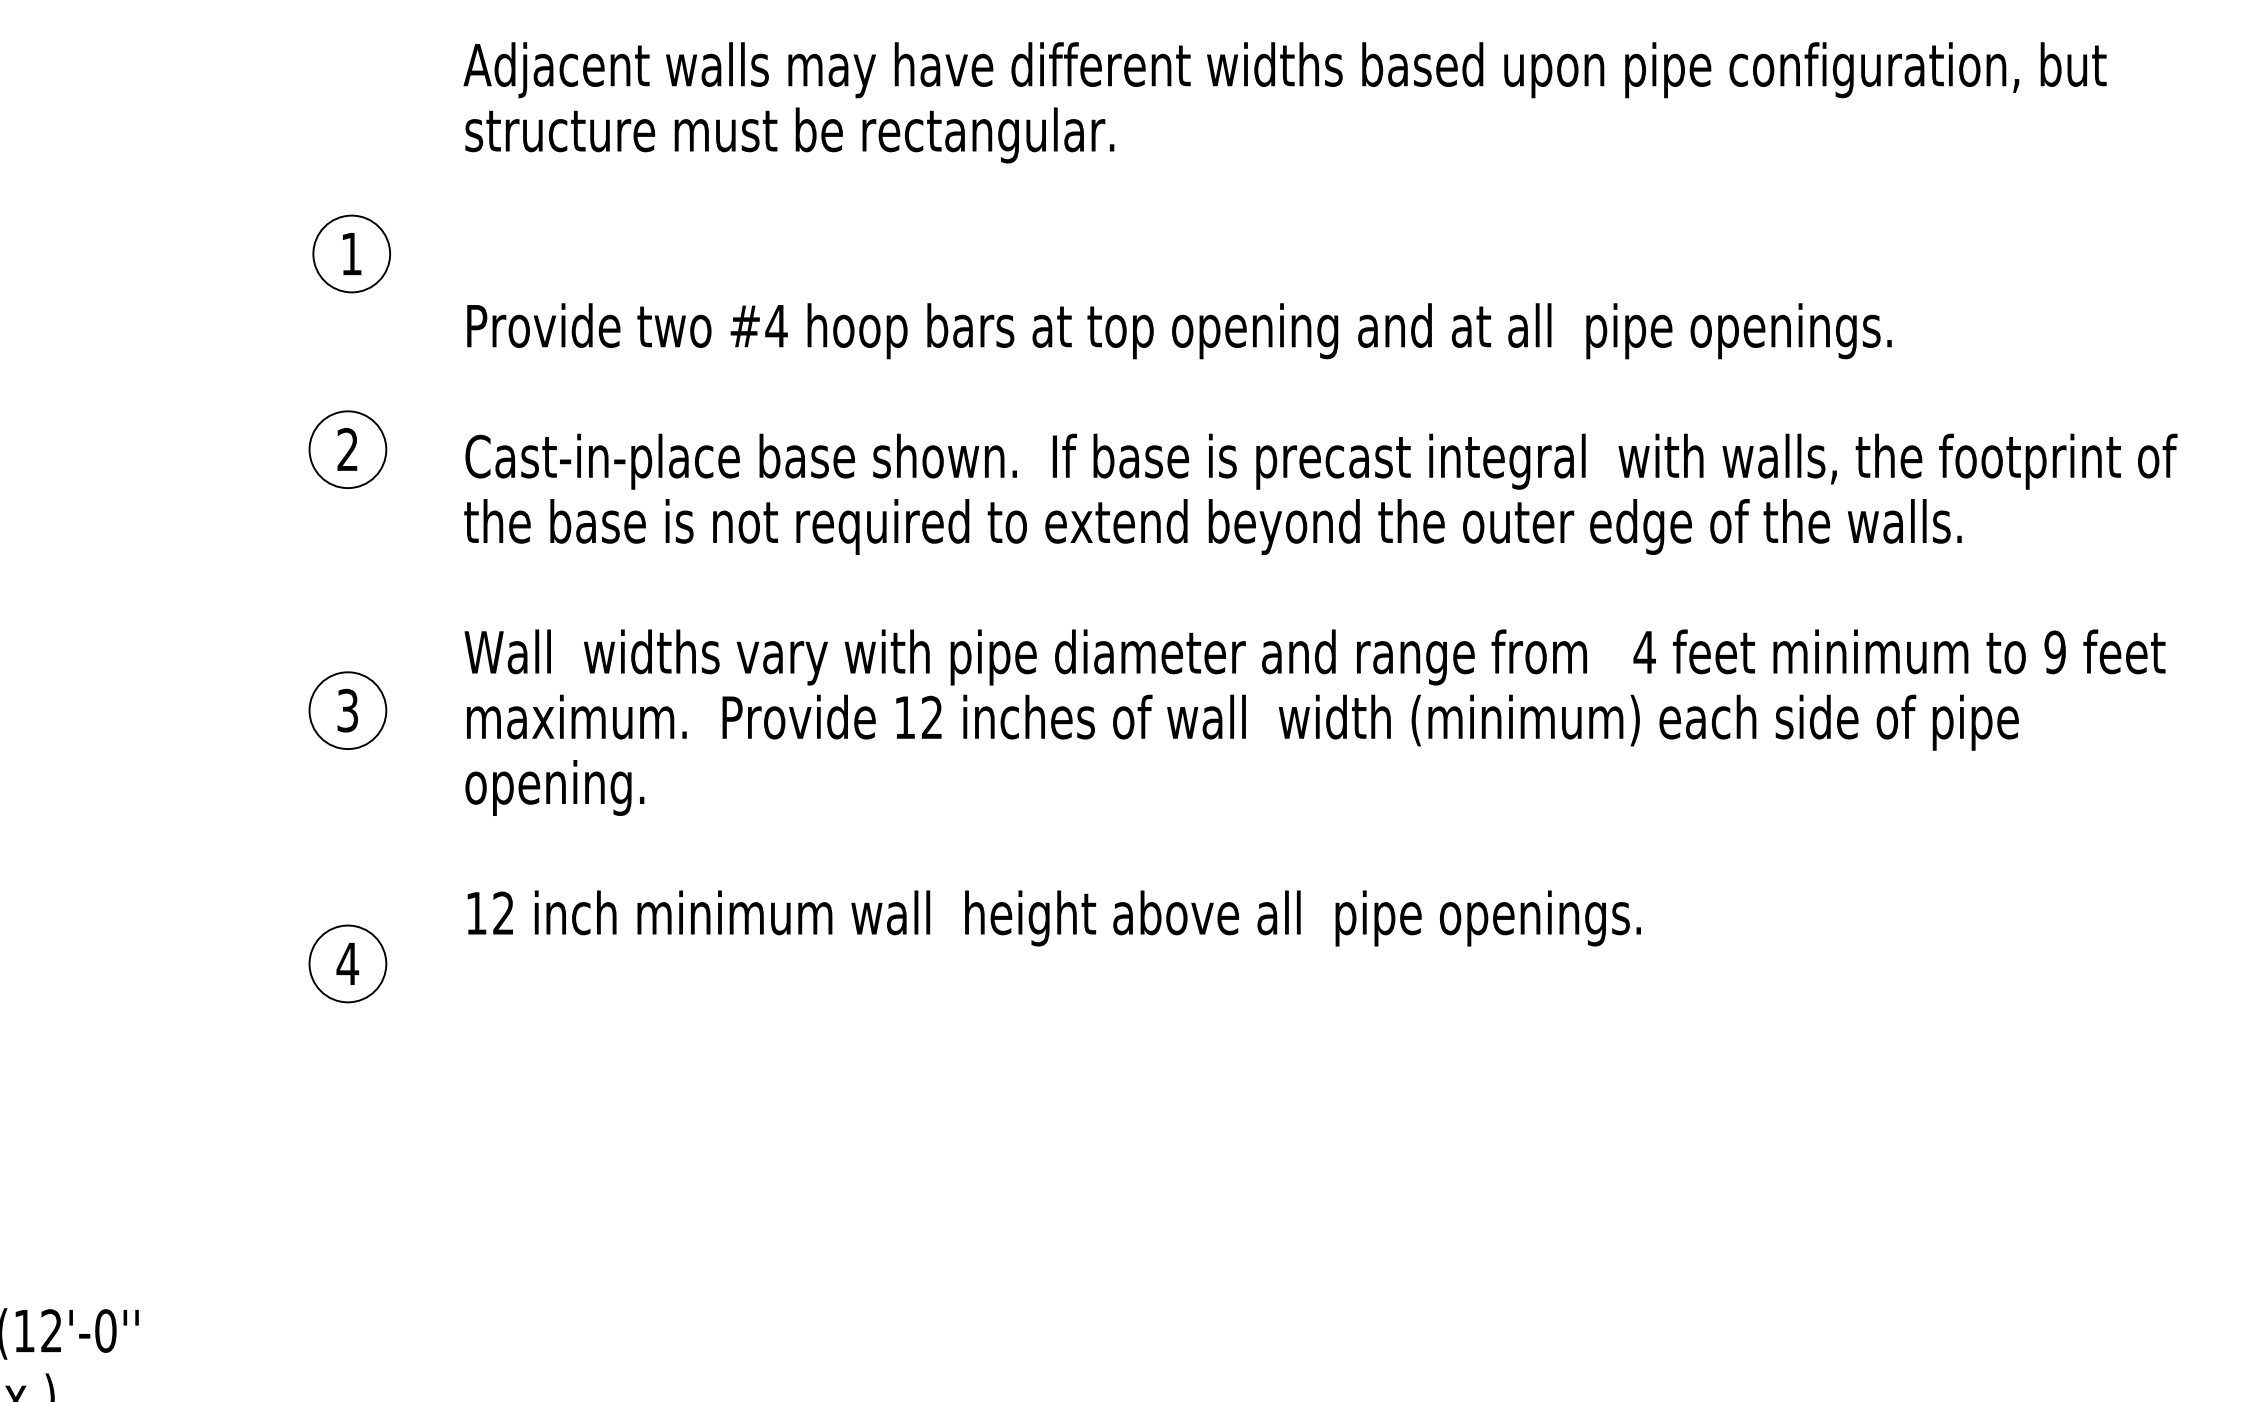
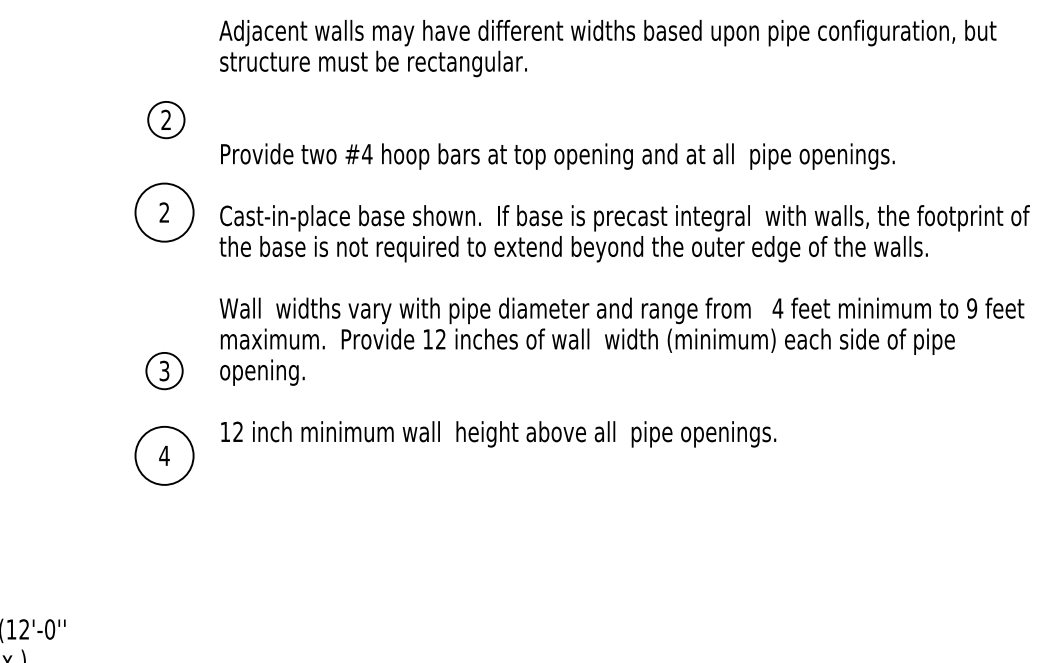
text: (349, 252) -> (165, 119), 1 -> 2
circle: (347, 449) -> (164, 212), size x1.6
part: (347, 711) -> (164, 371), moved
circle: (347, 963) -> (164, 455), size x1.6

